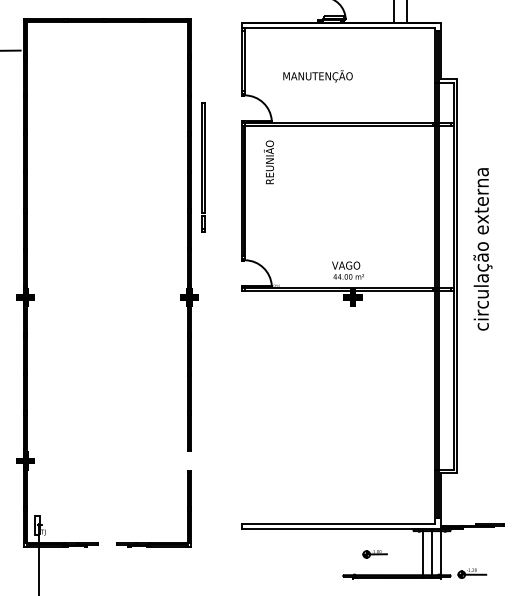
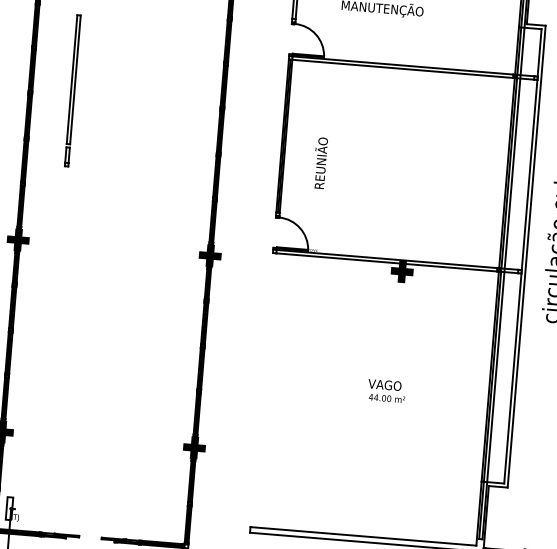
text: (268, 162) -> (319, 163), moved
line: (202, 167) -> (71, 90), moved
text: (347, 270) -> (386, 390), moved
fill: (188, 460) -> (193, 447), added

